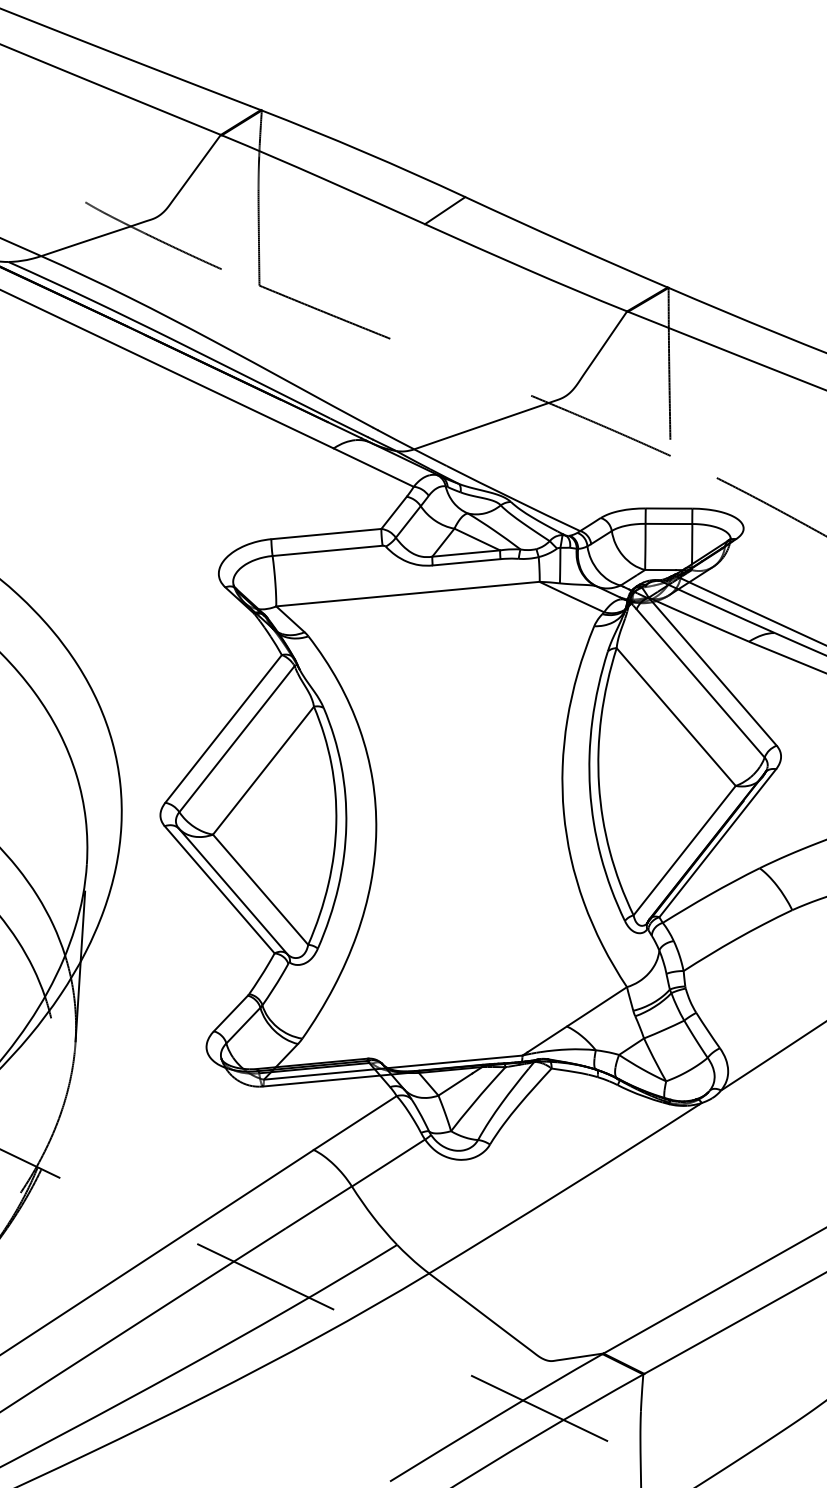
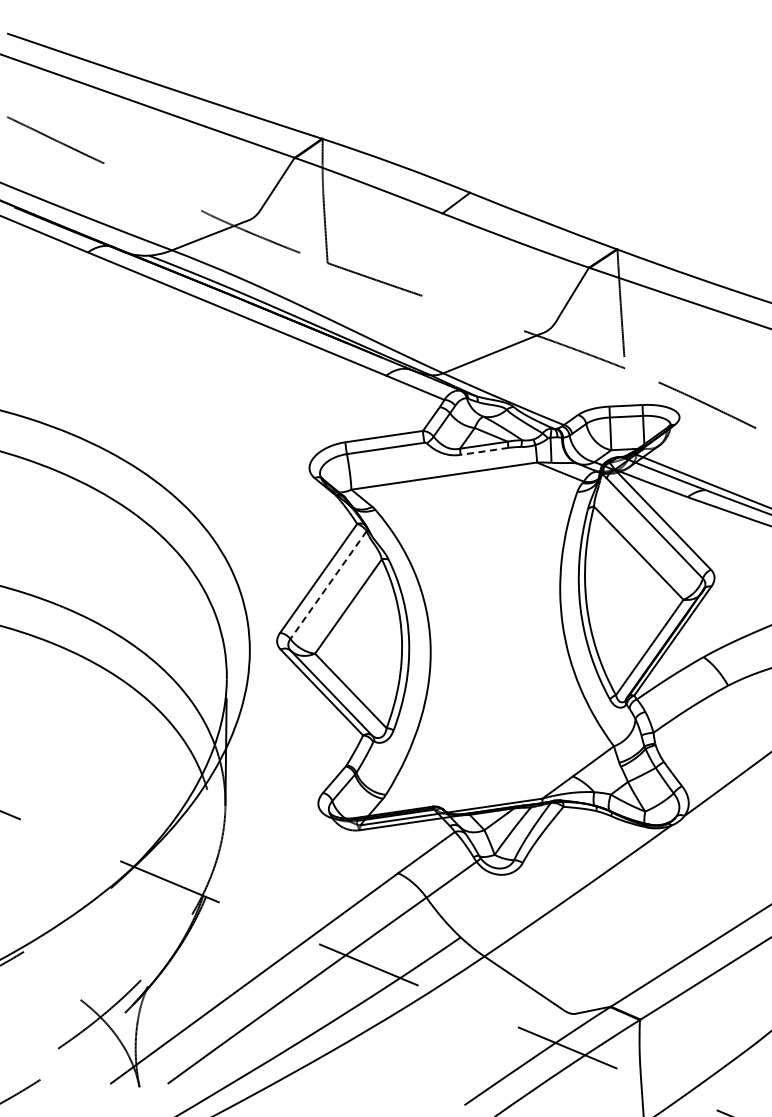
line: (466, 562) -> (484, 451), solid -> dashed
line: (236, 739) -> (328, 585), solid -> dashed

